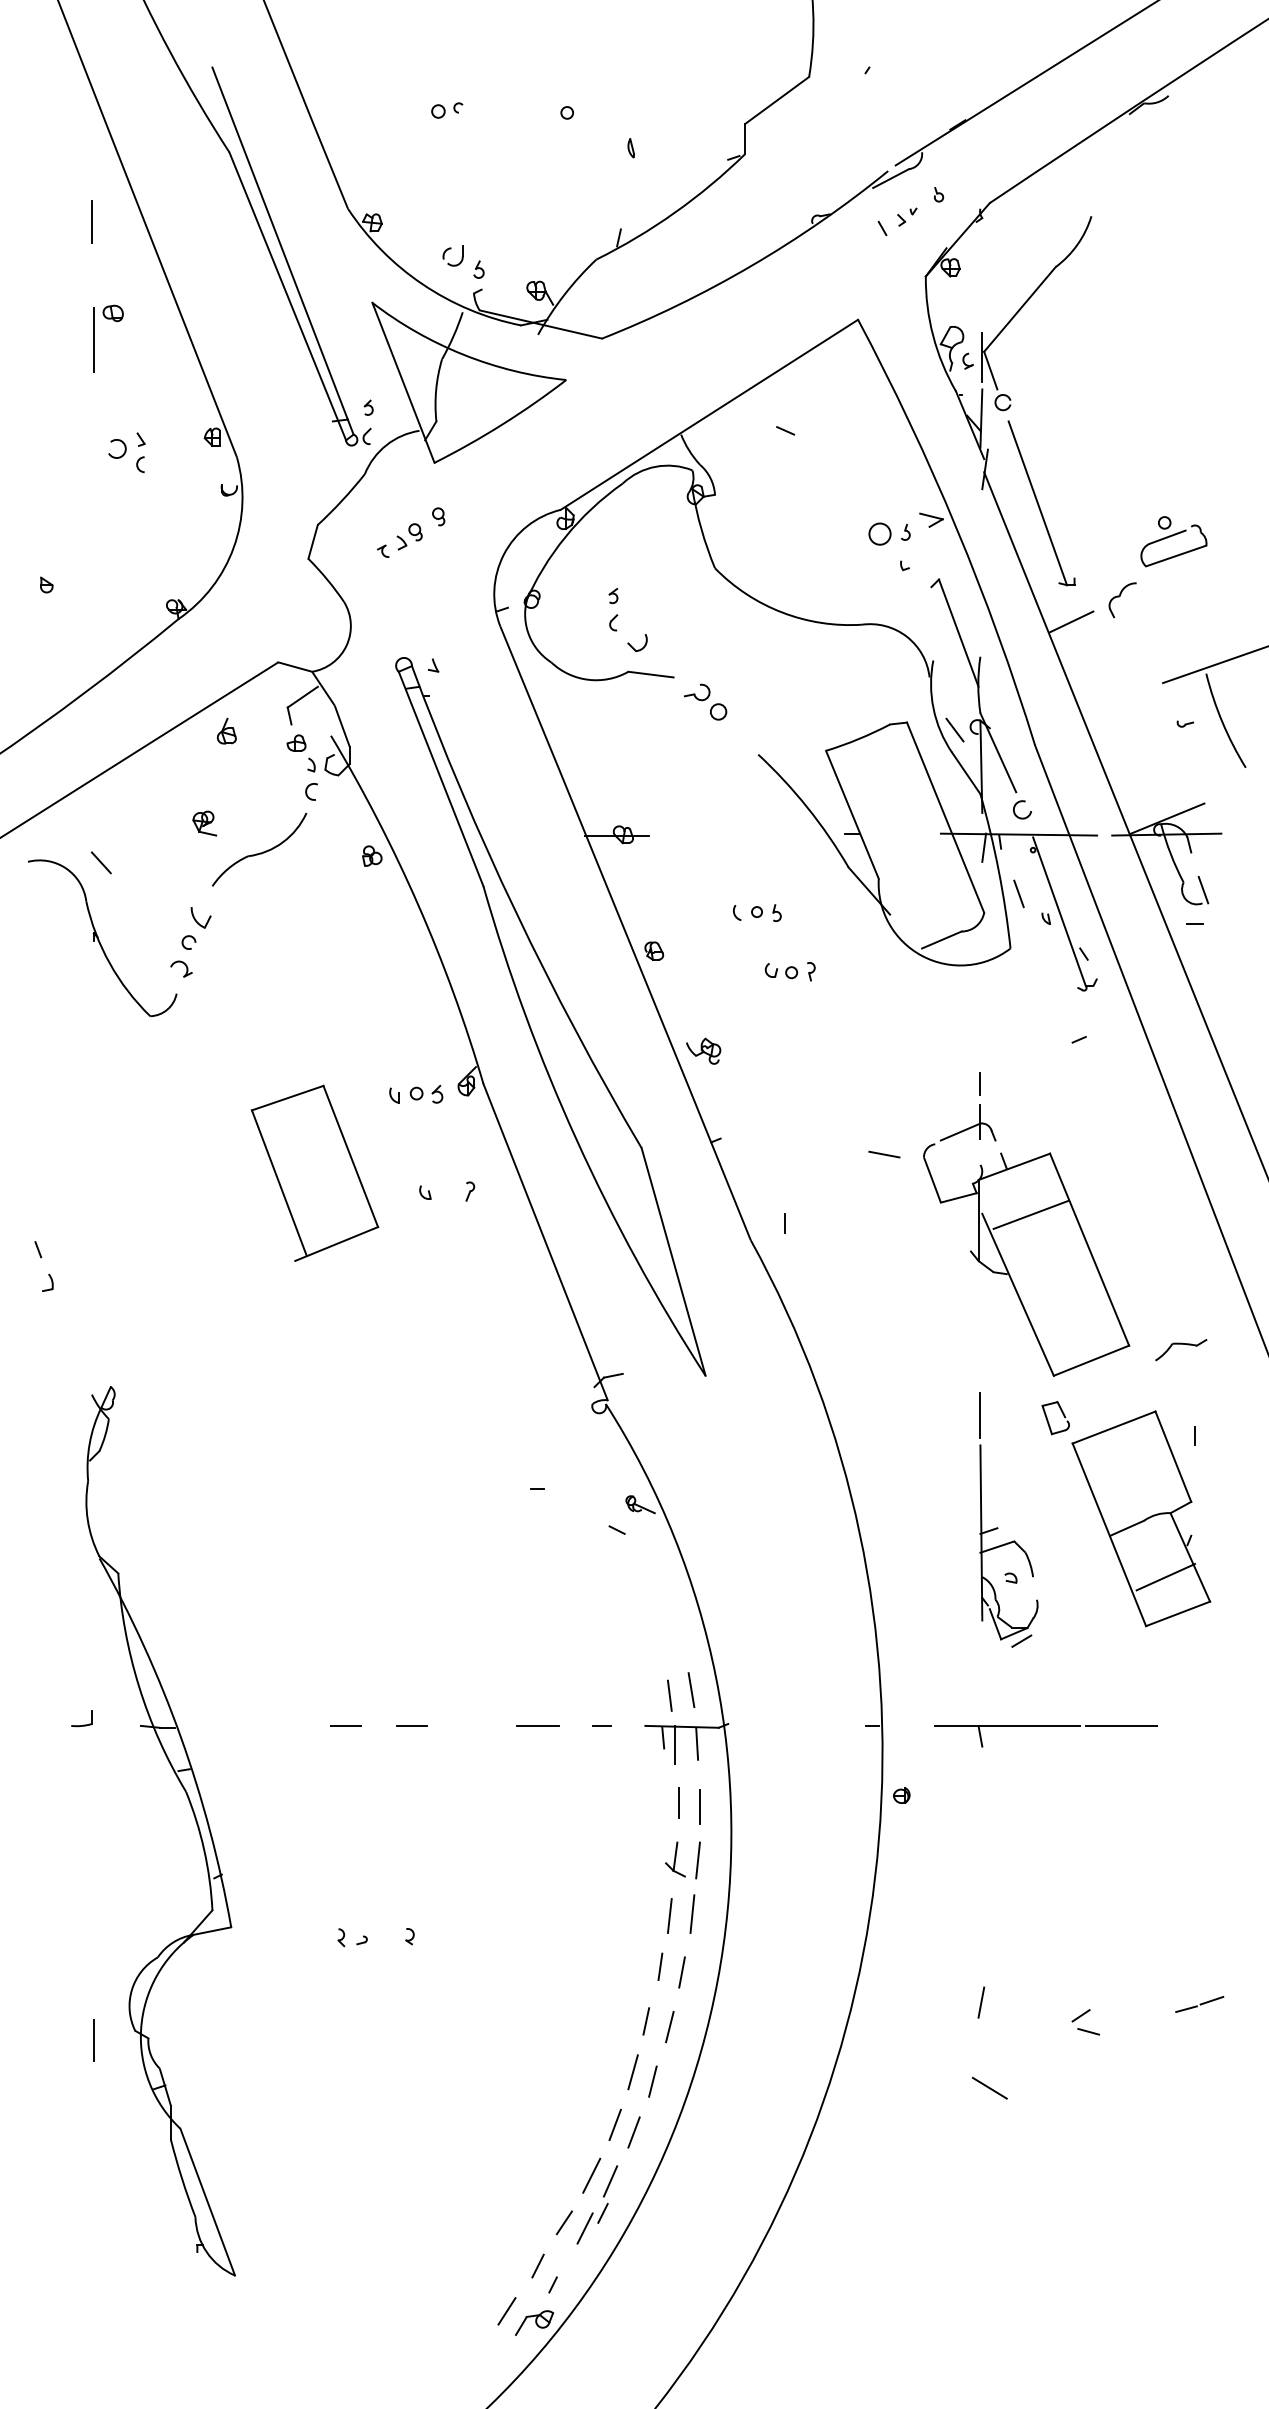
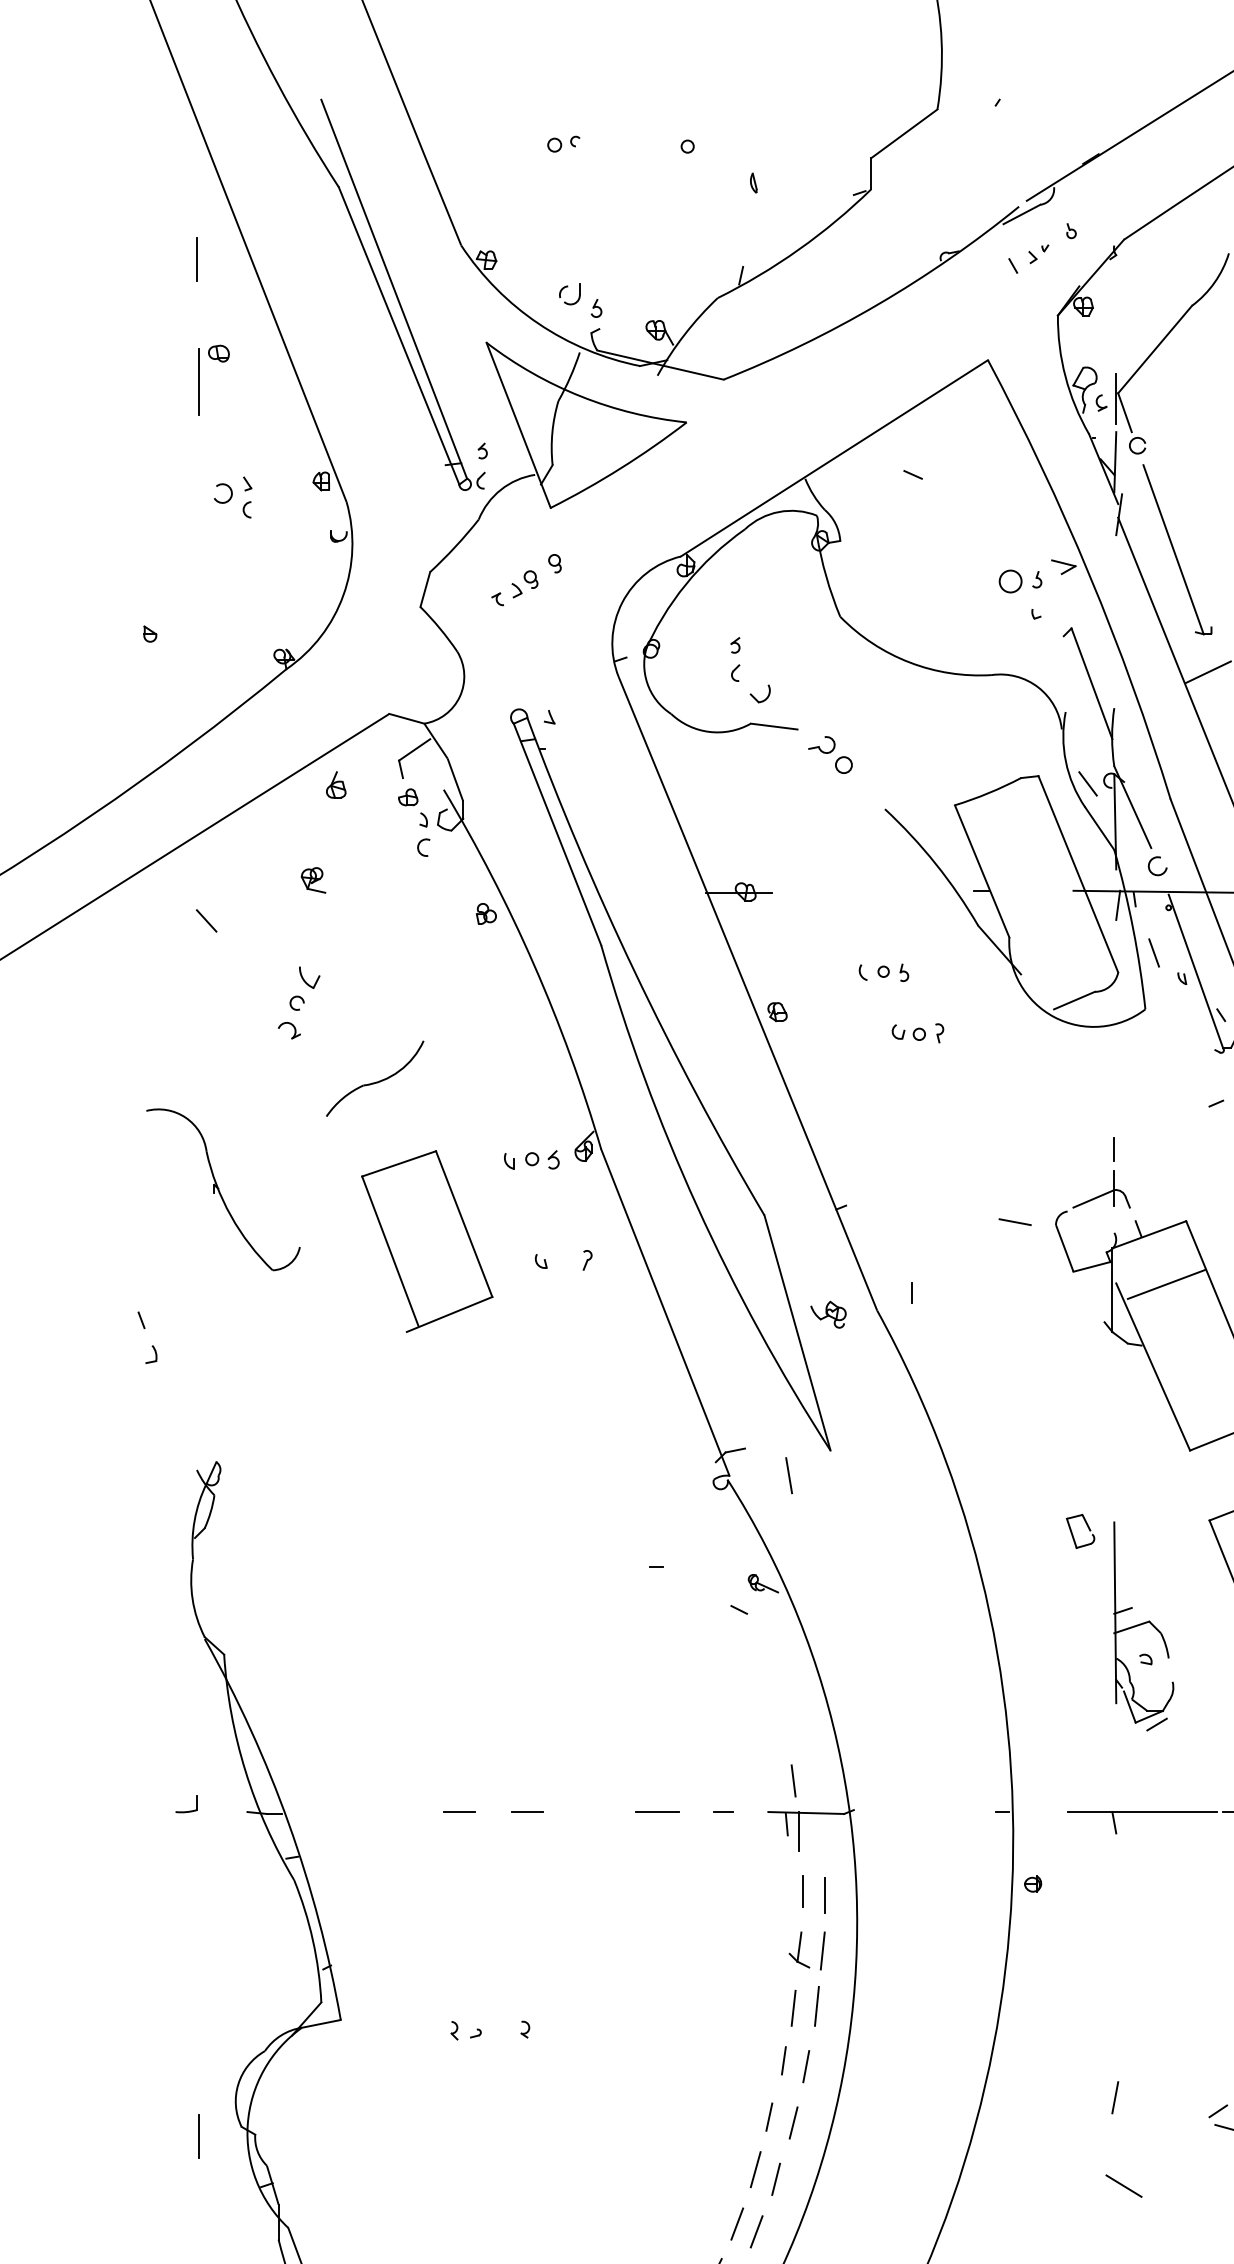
part: (259, 849) -> (375, 1078), moved
part: (102, 938) -> (223, 1190), moved
part: (703, 1050) -> (828, 1313), moved
line: (980, 1414) -> (1114, 1490), removed
part: (1048, 1420) -> (1073, 1533), moved
line: (691, 1689) -> (789, 1475), moved
line: (697, 1743) -> (822, 1830), removed

